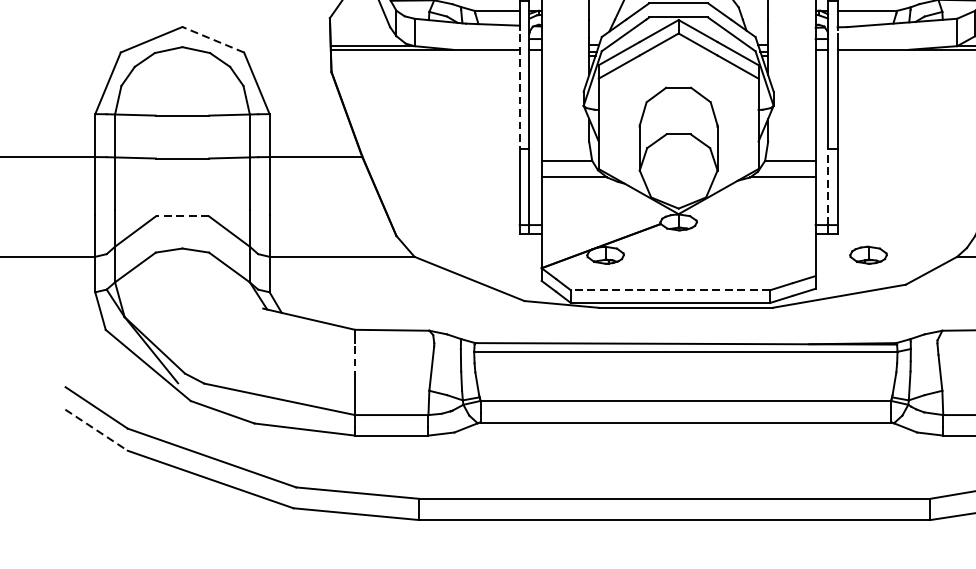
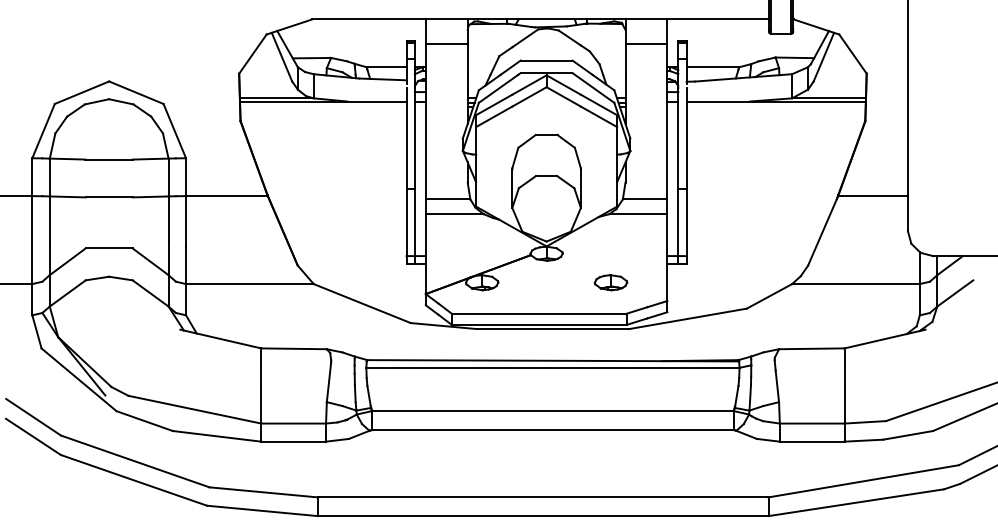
line: (212, 39) -> (135, 92), dashed -> solid
line: (519, 91) -> (406, 138), dashed -> solid
line: (828, 186) -> (678, 222), dashed -> solid
line: (181, 216) -> (108, 248), dashed -> solid
part: (867, 255) -> (610, 282), moved
line: (670, 290) -> (539, 313), dashed -> solid
line: (355, 361) -> (261, 376), dashed -> solid
line: (96, 429) -> (33, 436), dashed -> solid

